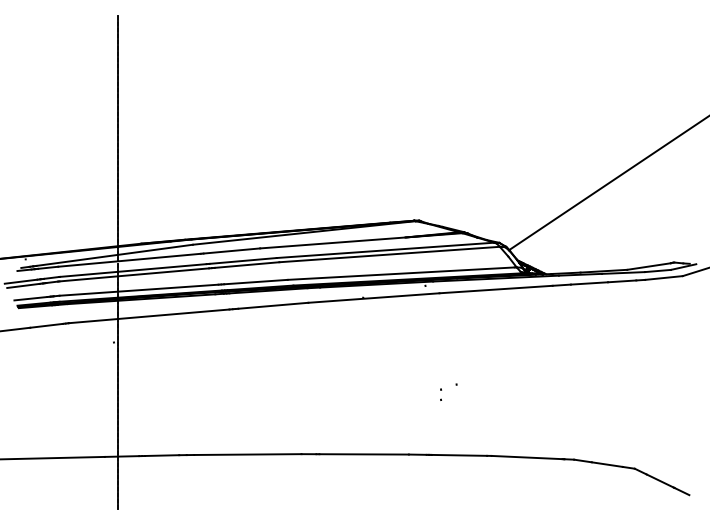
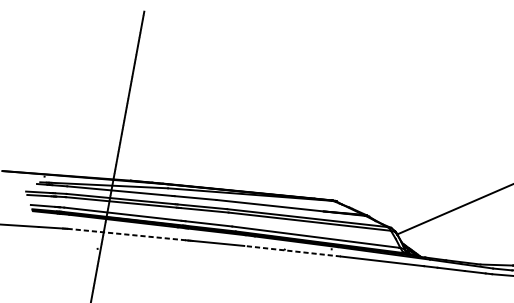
line: (373, 298) -> (292, 251), solid -> dashed
line: (149, 316) -> (126, 234), solid -> dashed

